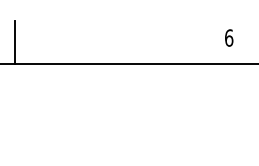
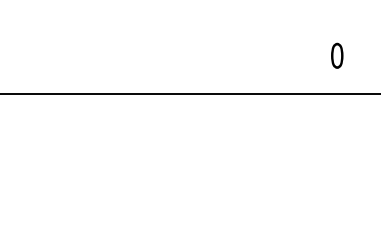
text: (229, 37) -> (337, 55), 6 -> 0
line: (15, 41) -> (22, 60), removed

